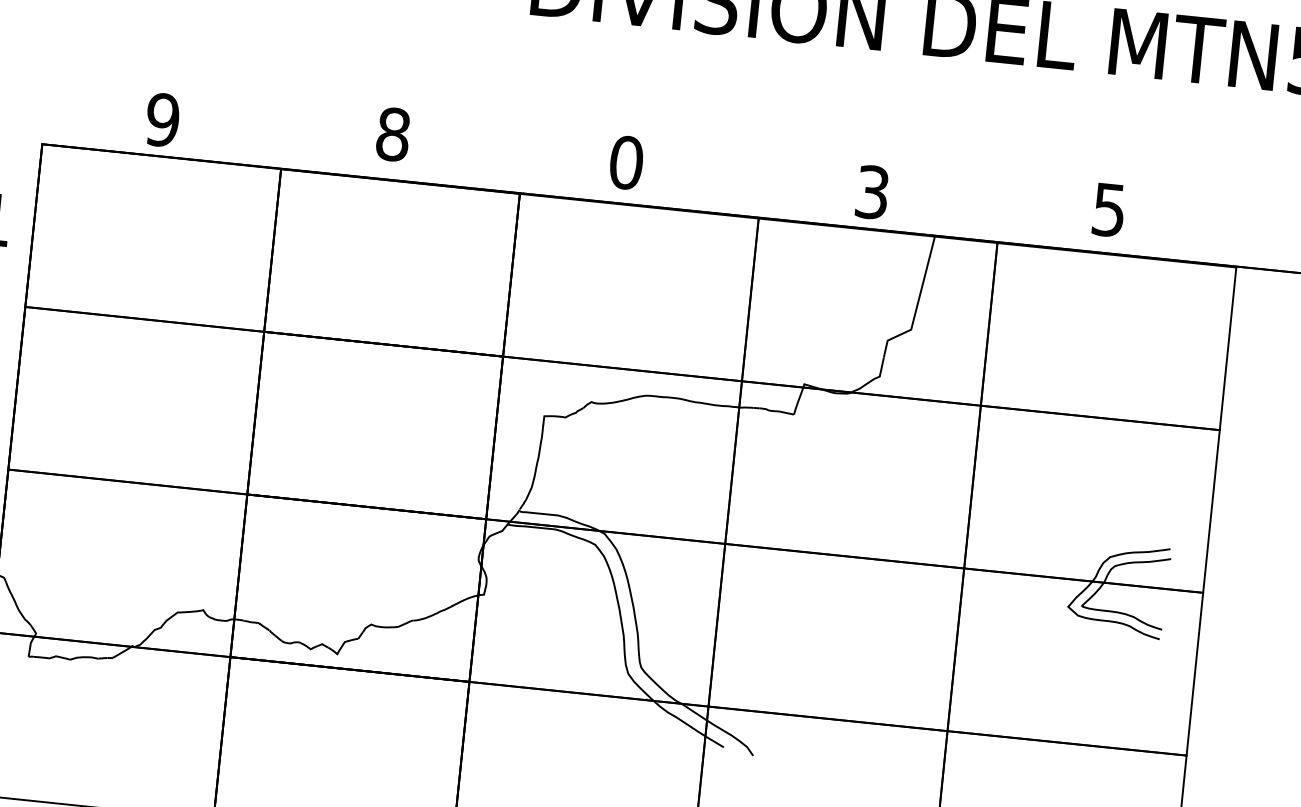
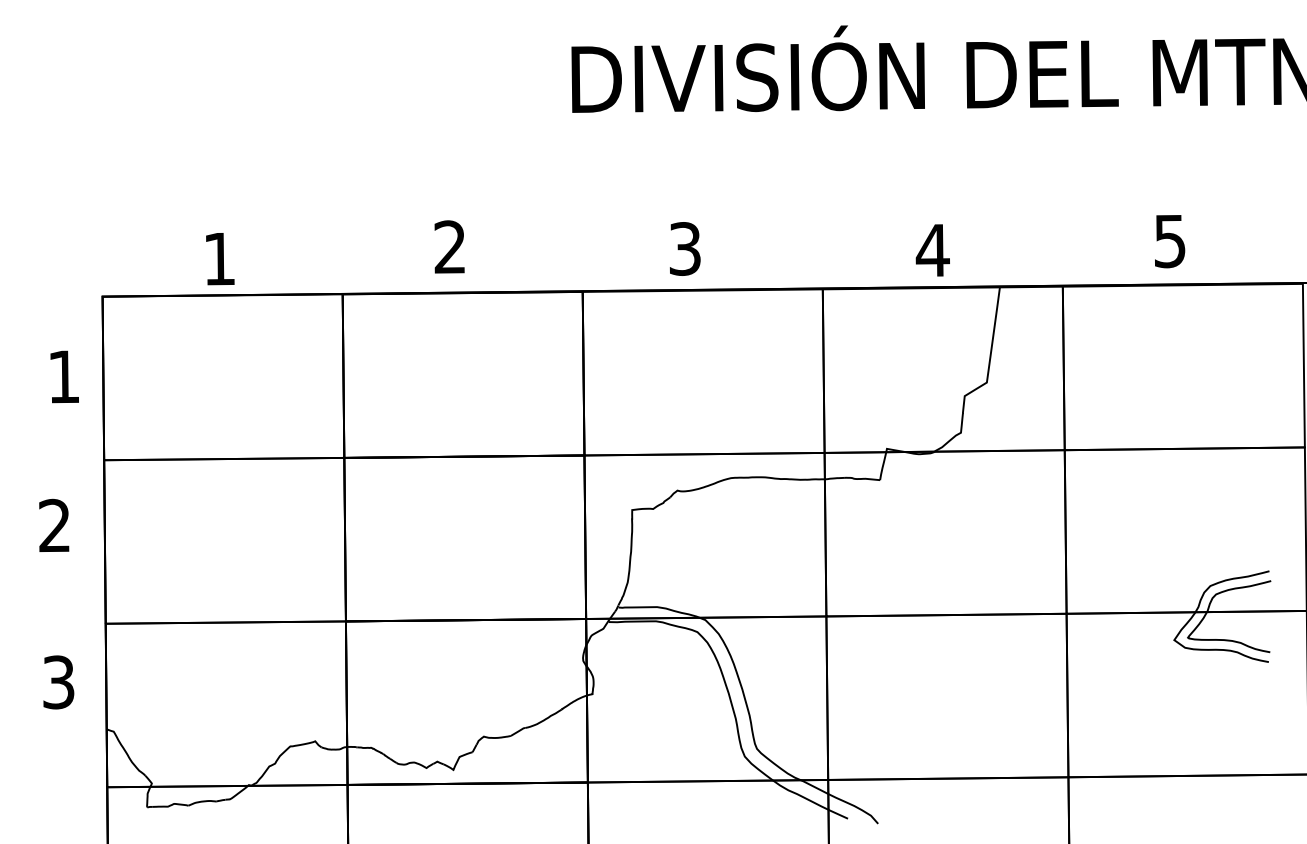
text: (162, 120) -> (219, 259), 9 -> 1
text: (393, 134) -> (450, 247), 8 -> 2
text: (626, 162) -> (685, 248), 0 -> 3
text: (872, 192) -> (932, 250), 3 -> 4

